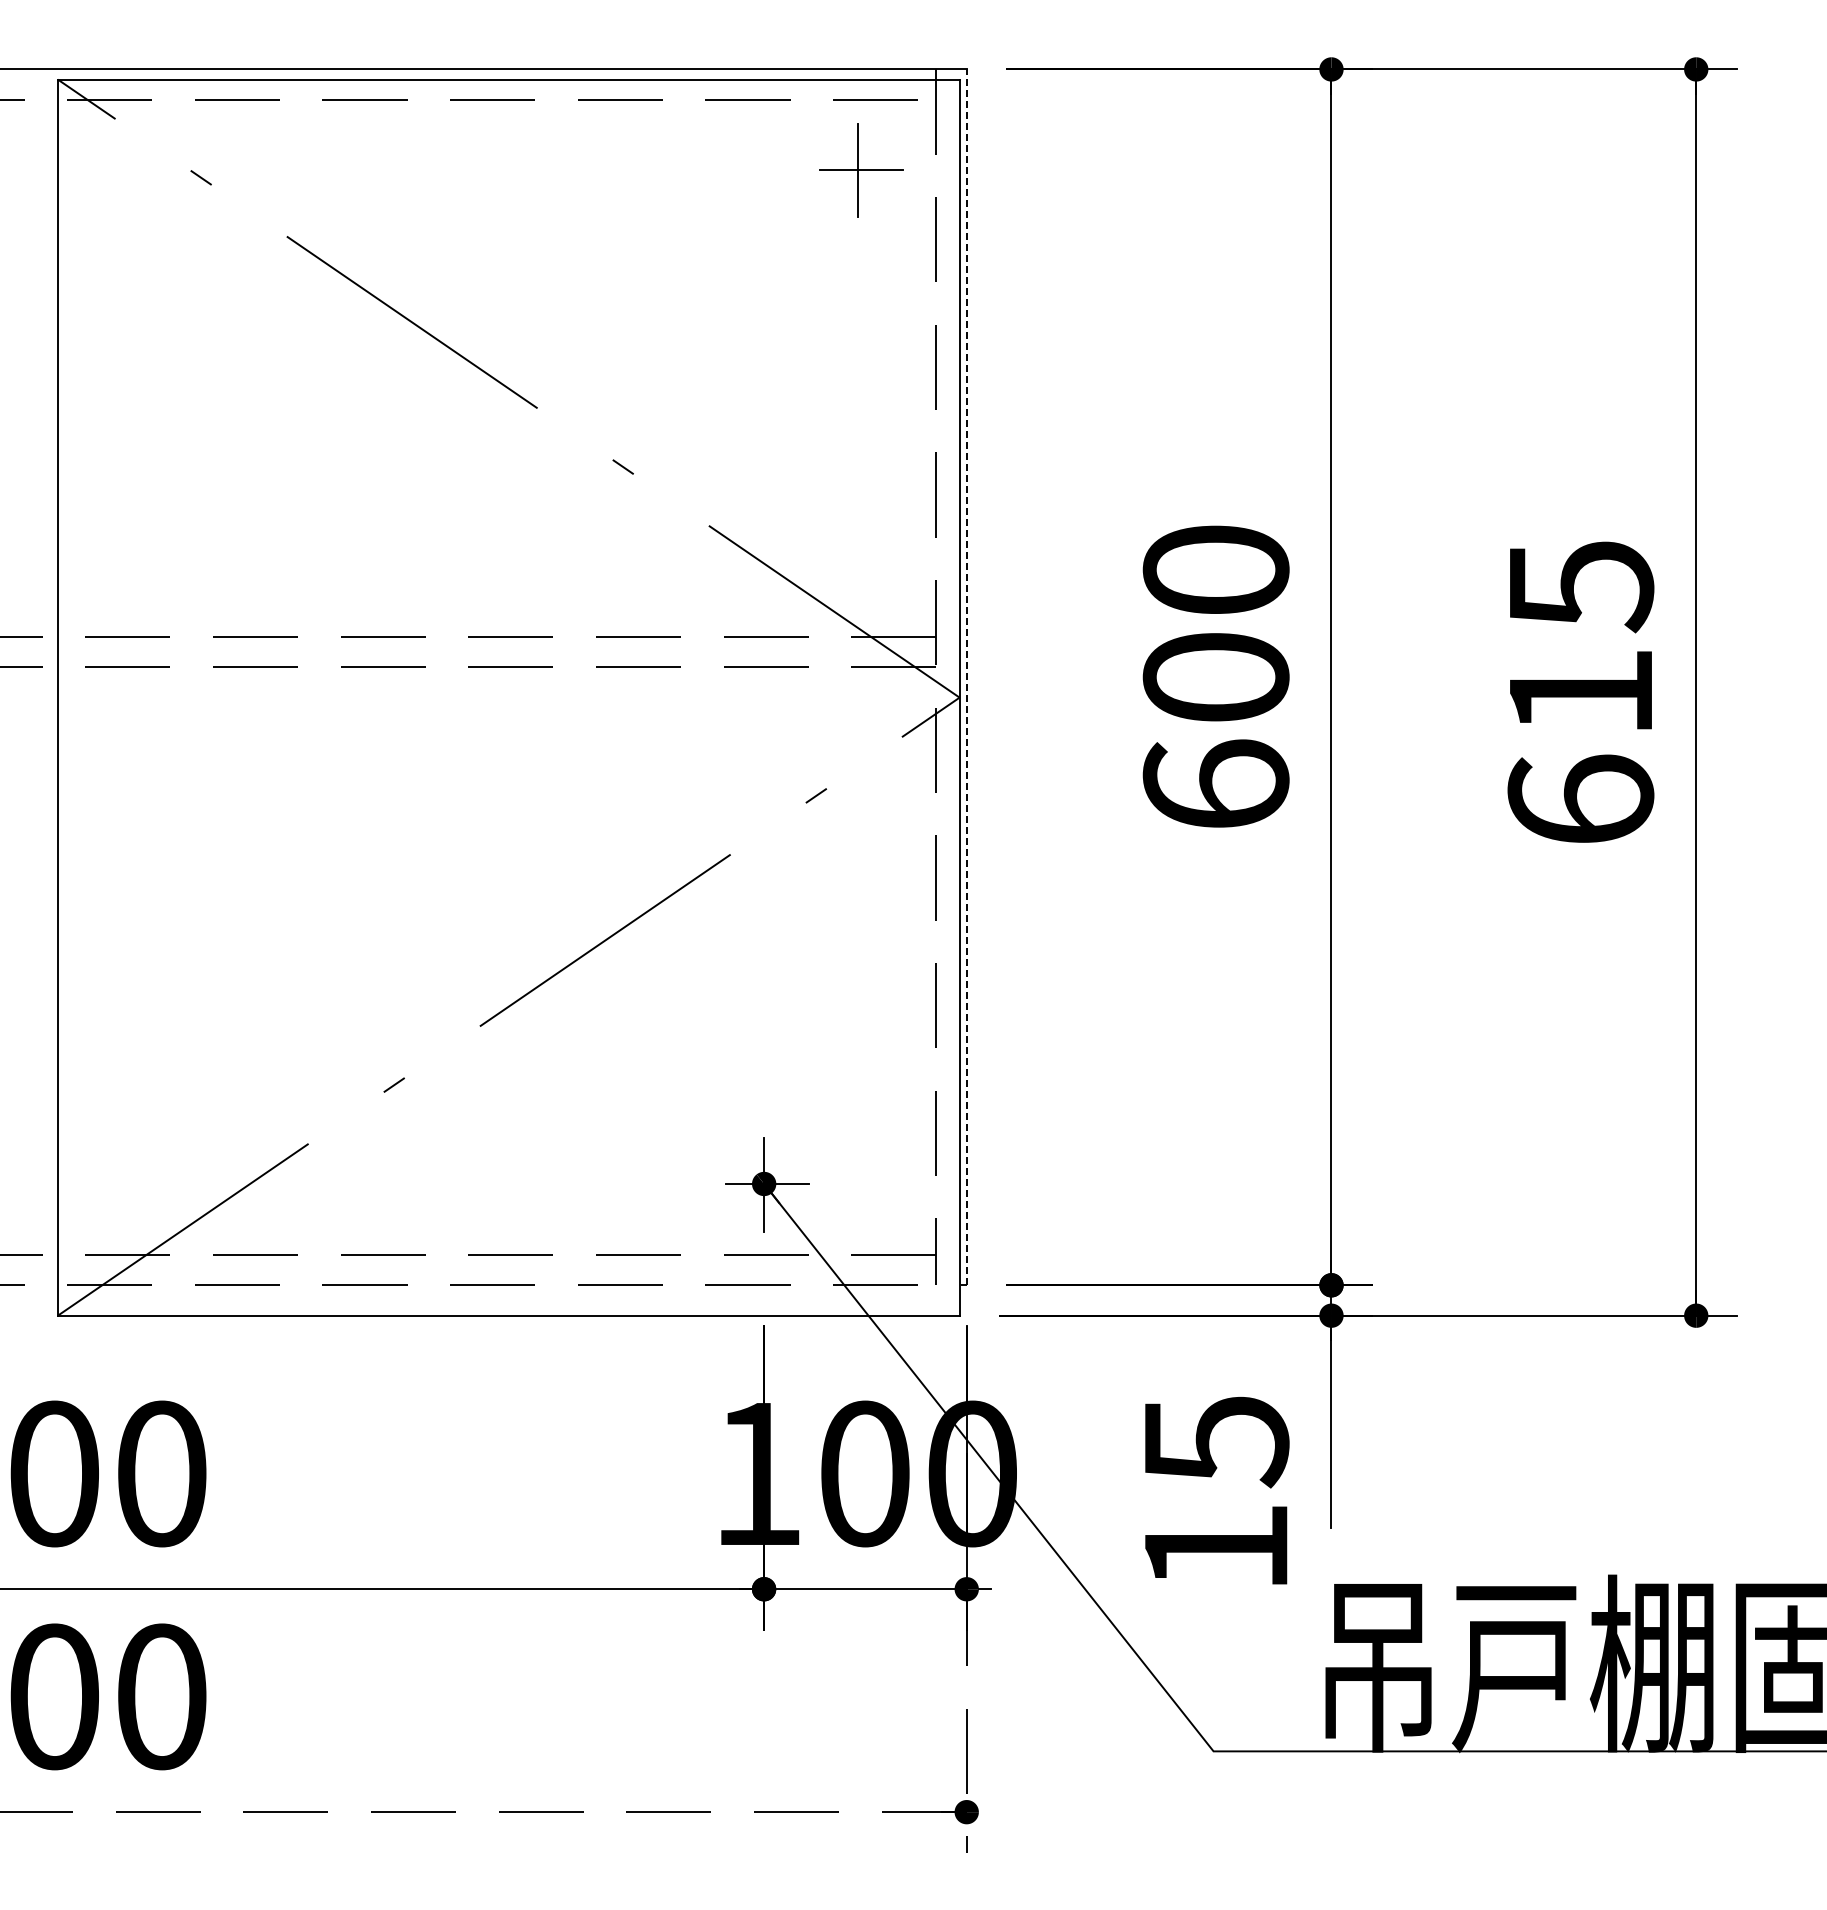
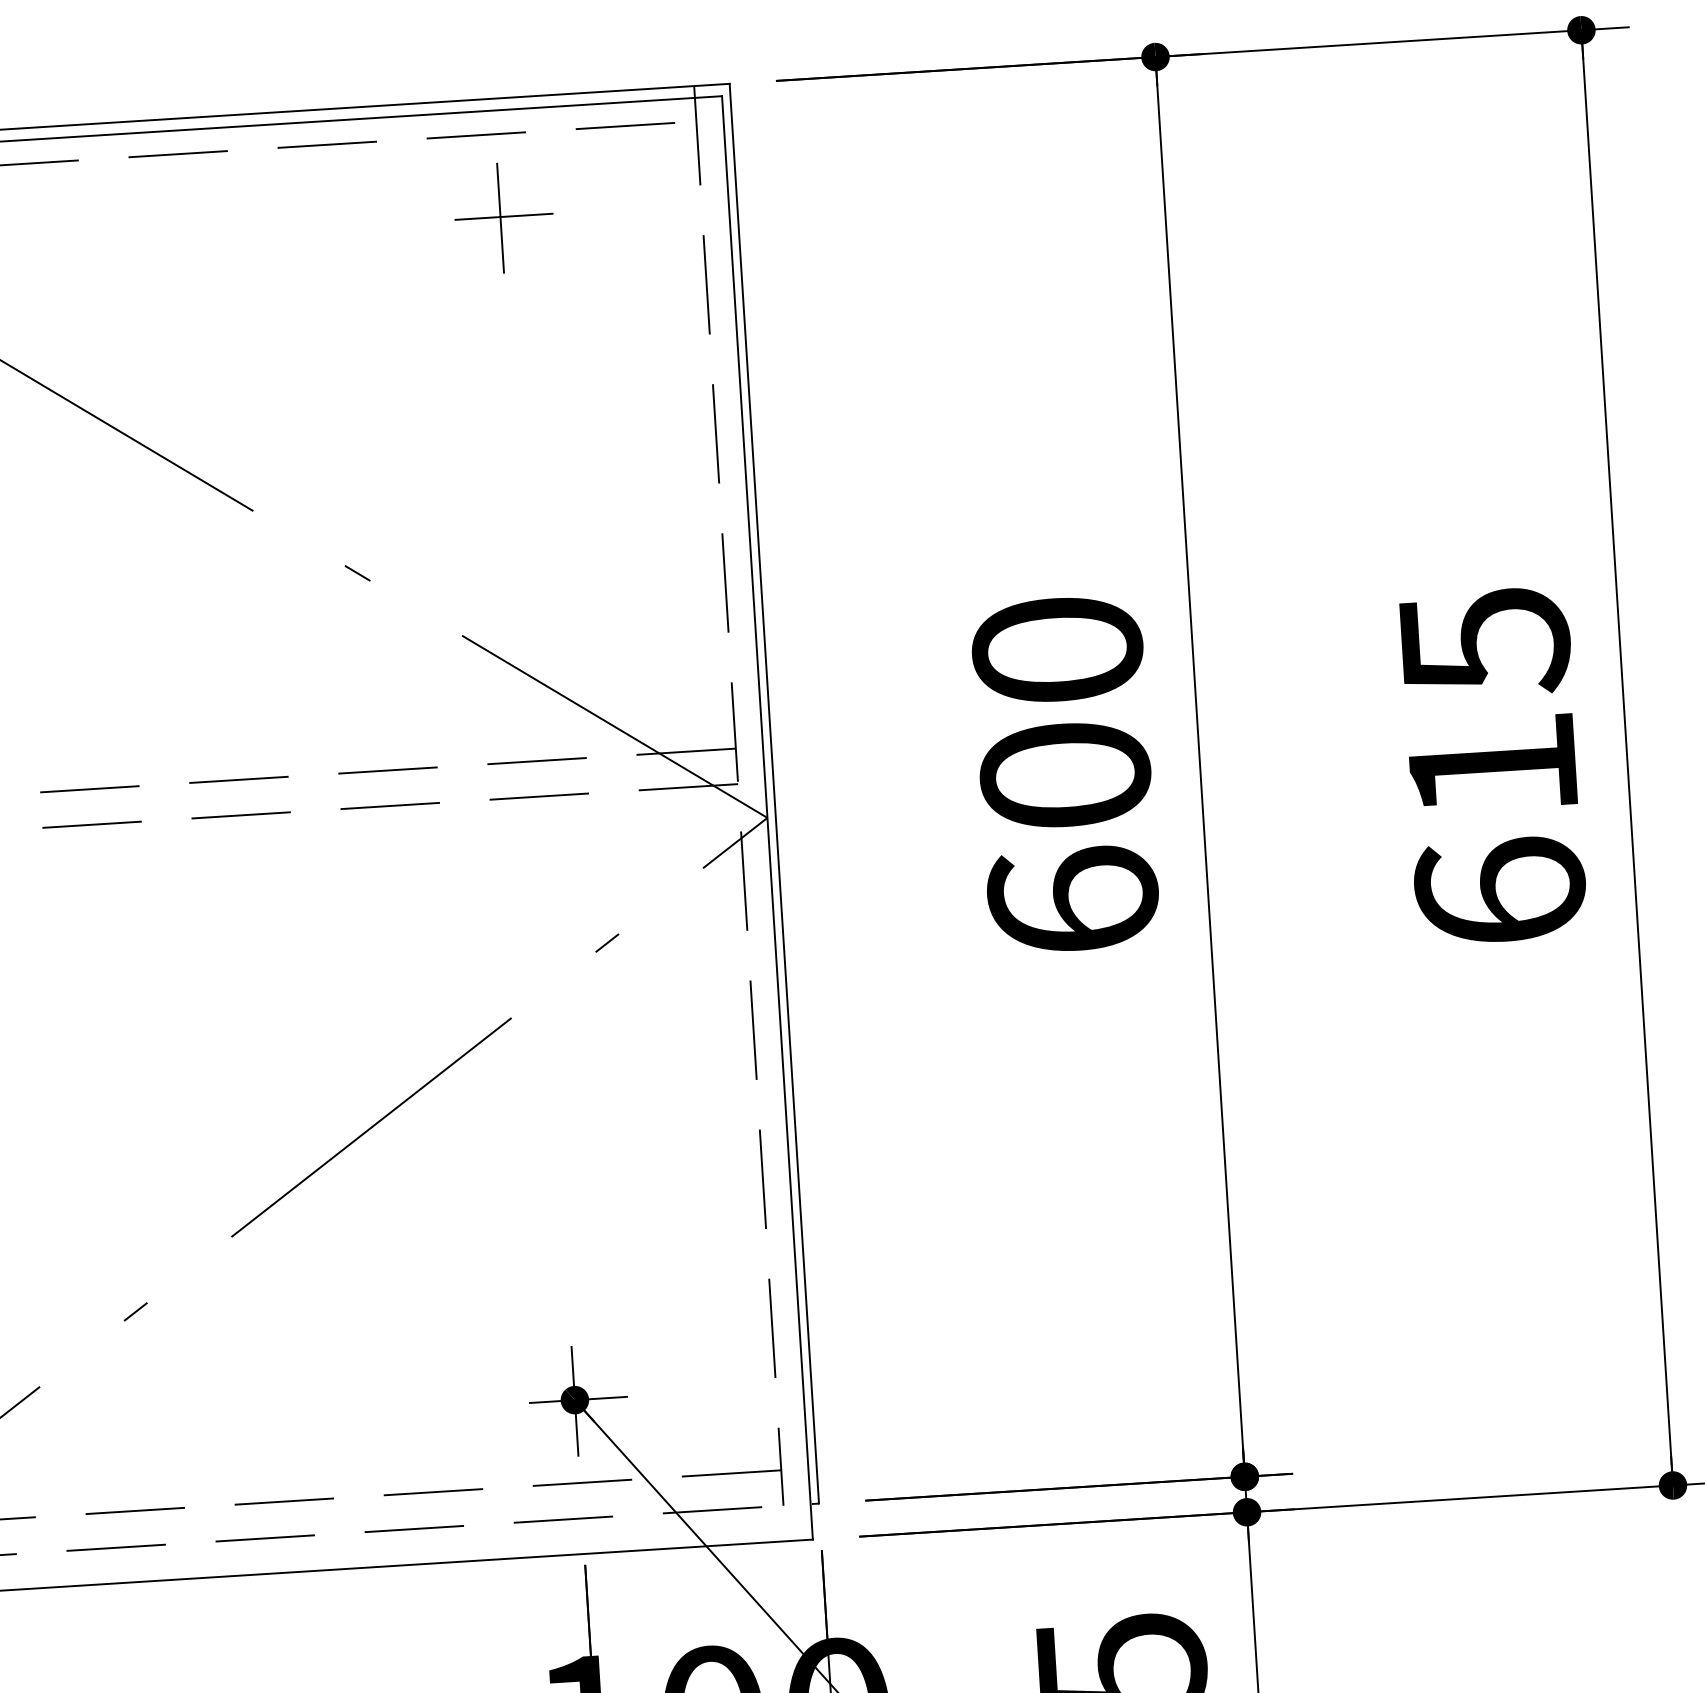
part: (861, 170) -> (504, 217), moved
line: (966, 677) -> (773, 793), dashed -> solid

